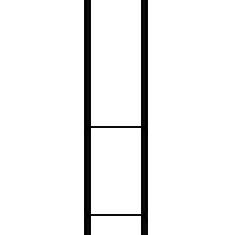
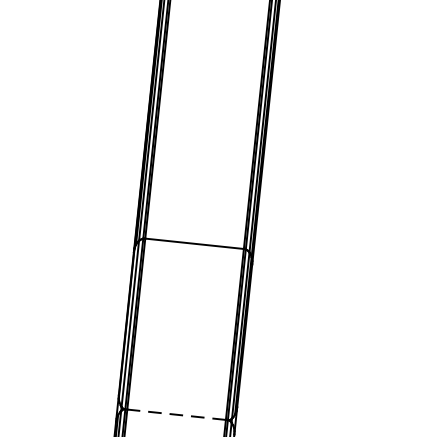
line: (115, 215) -> (175, 414), solid -> dashed

